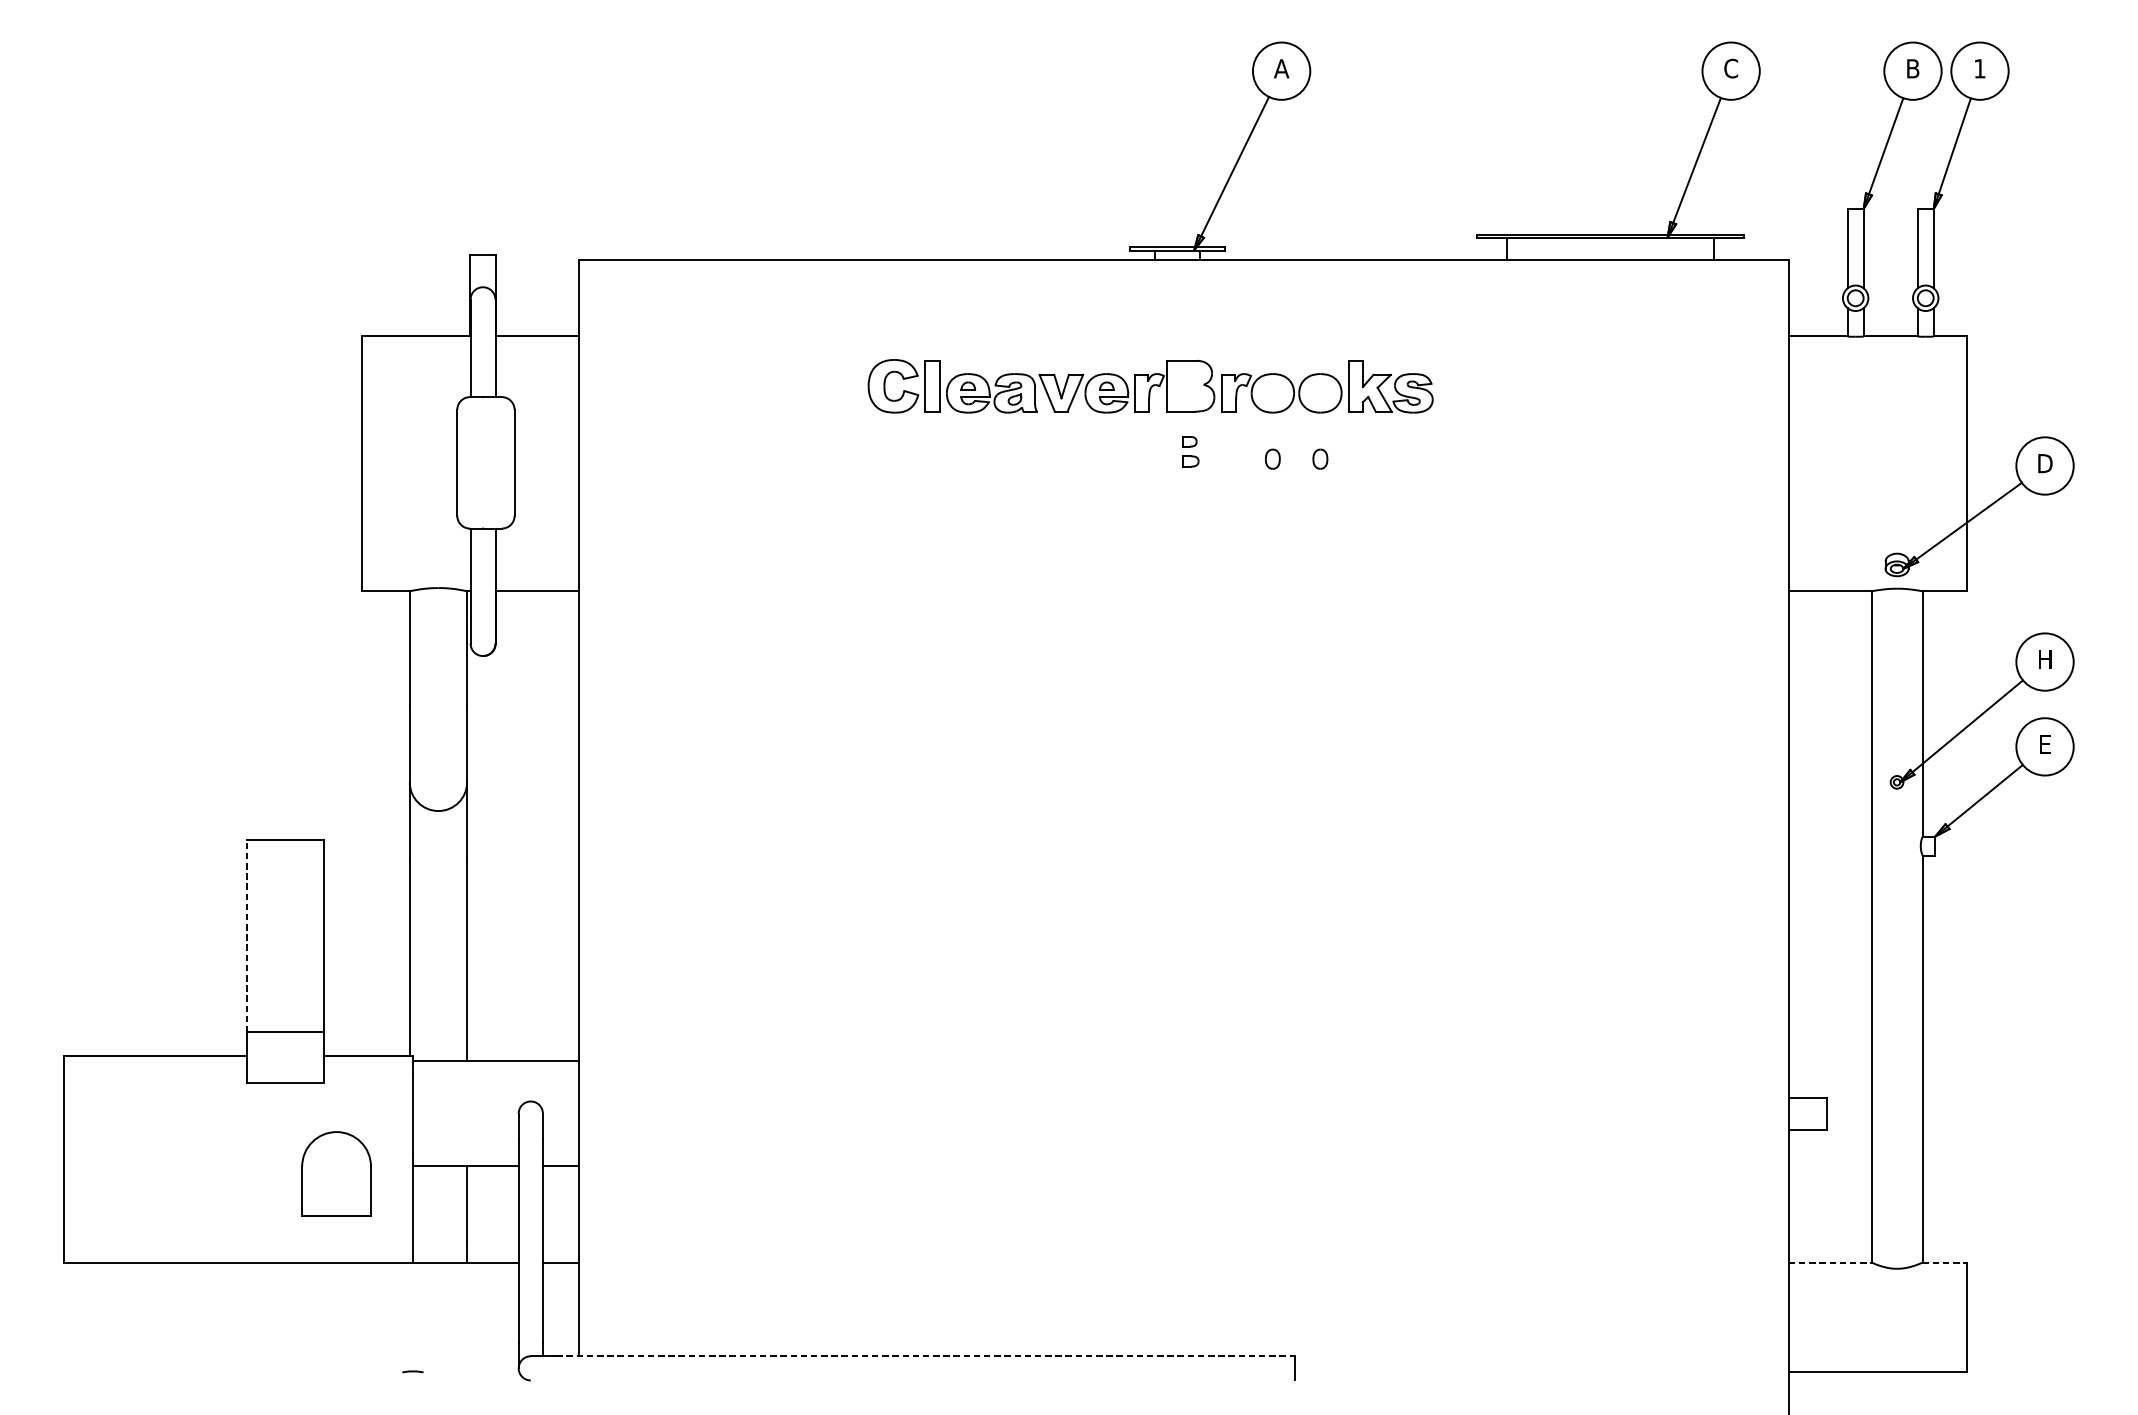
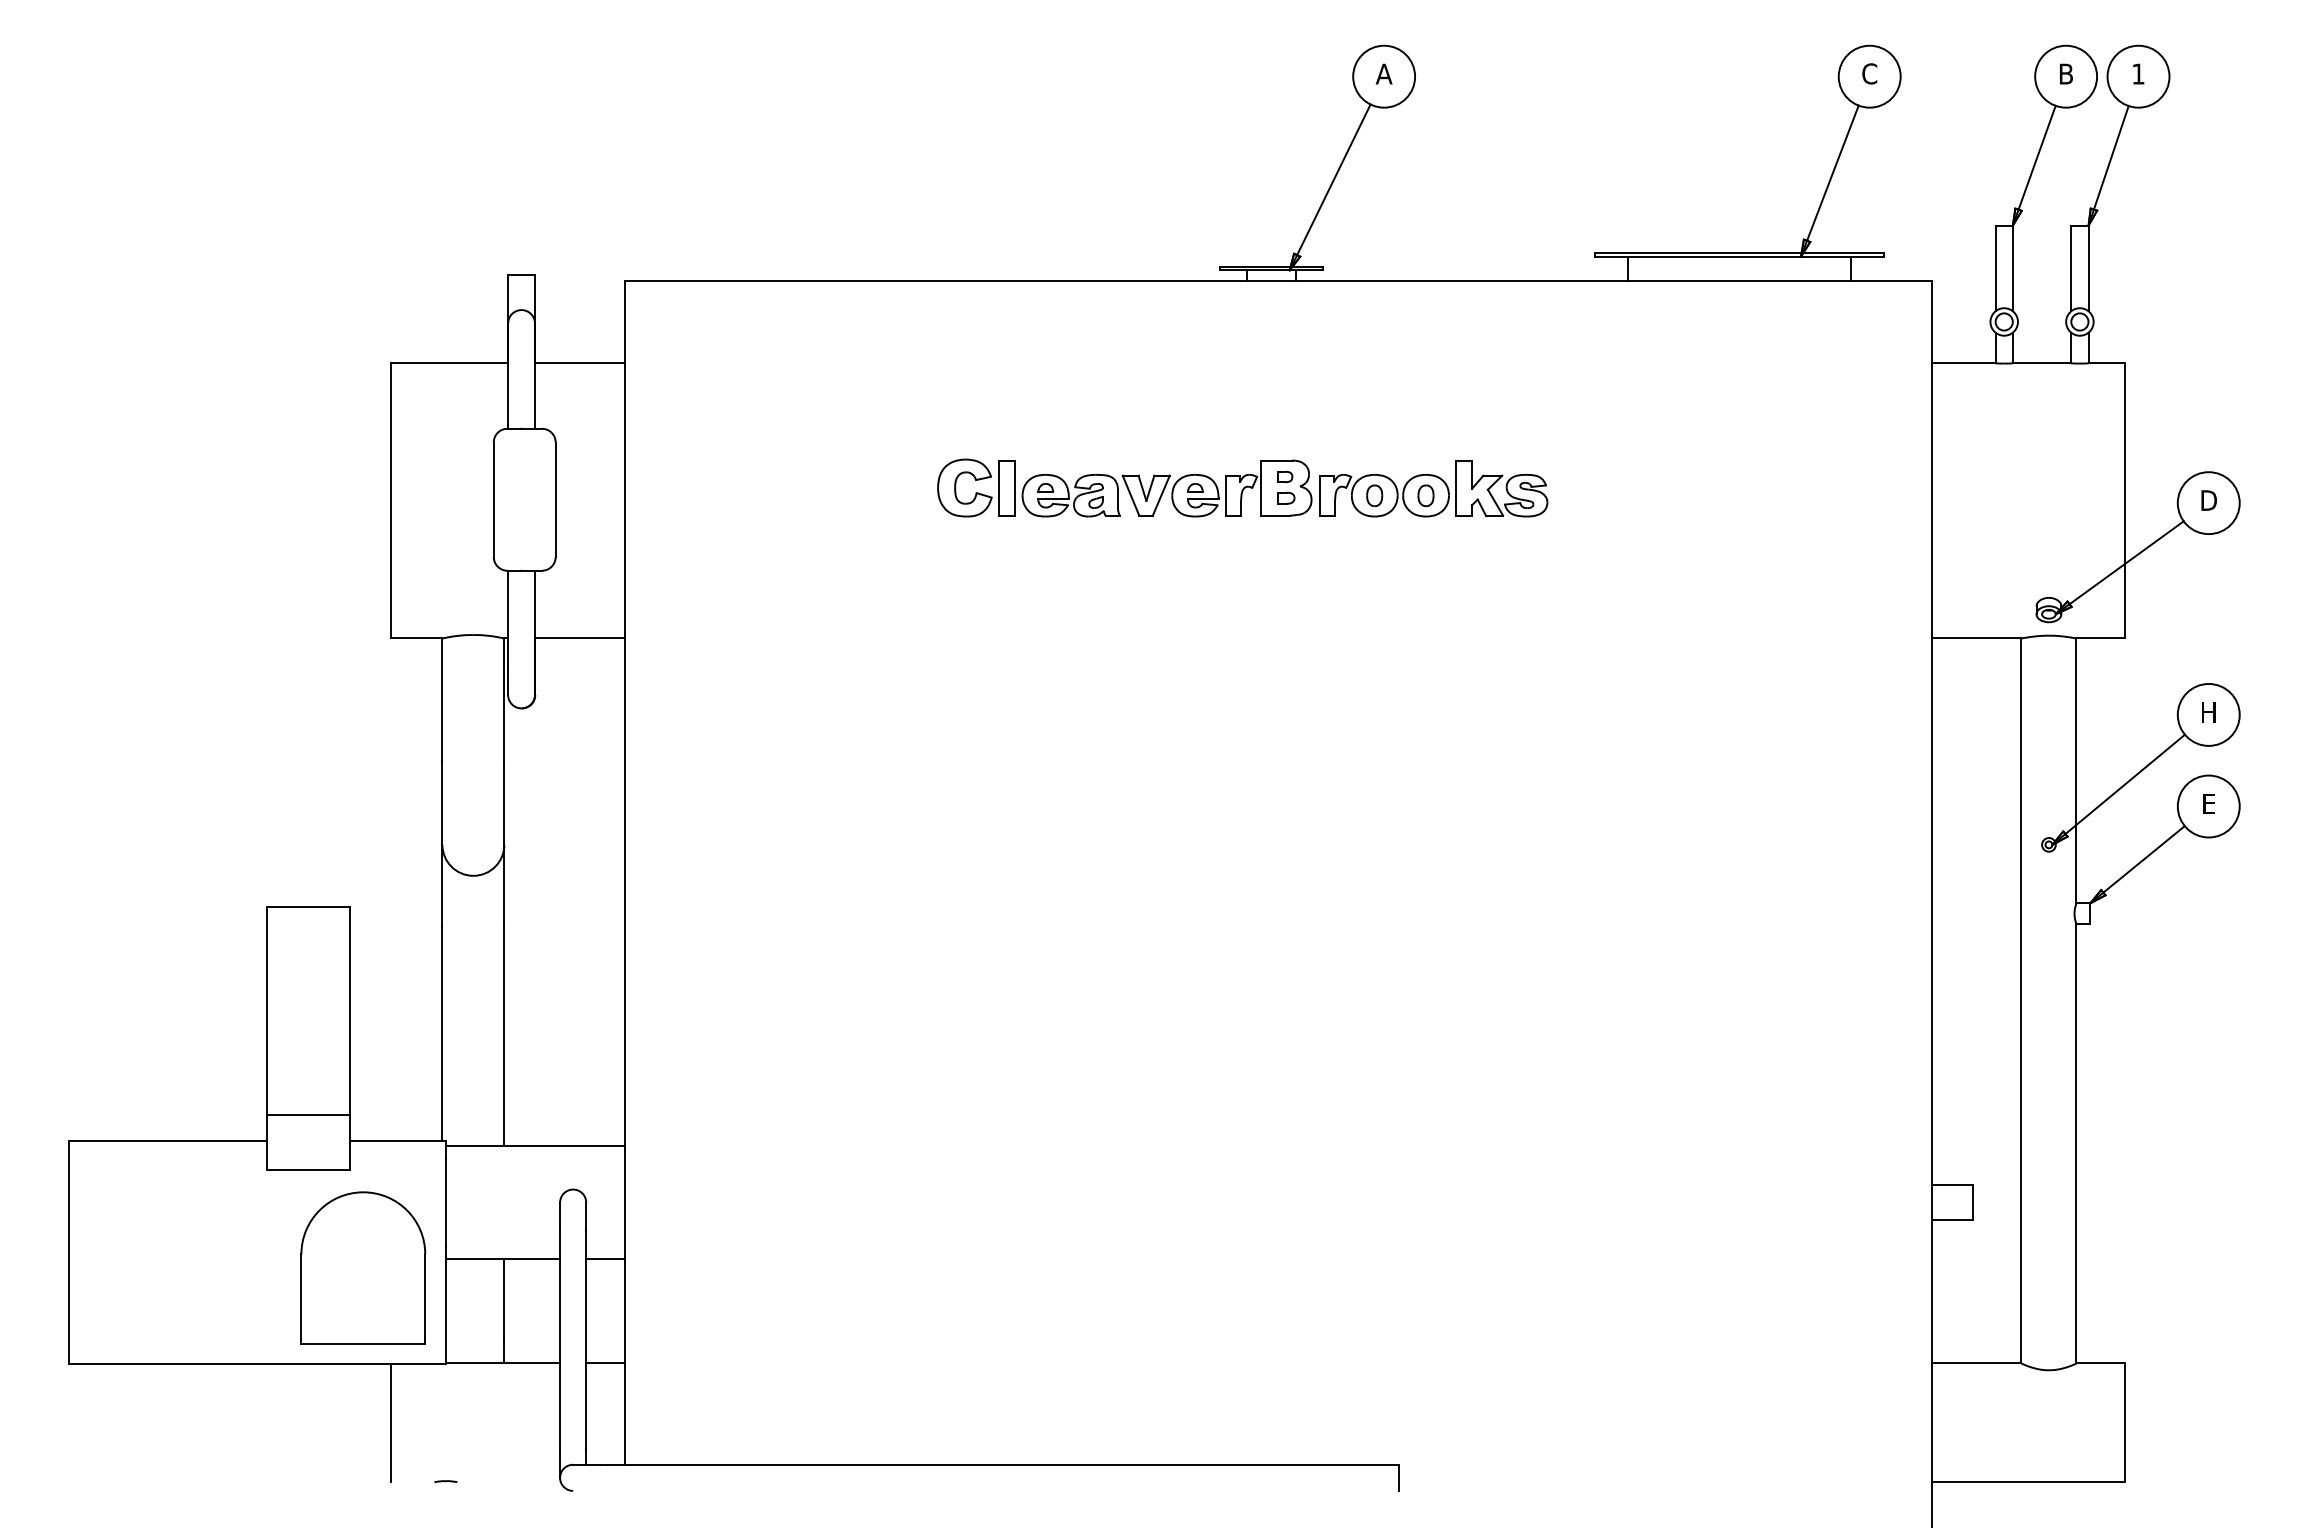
part: (1150, 385) -> (1242, 487), moved
line: (247, 935) -> (267, 1010), dashed -> solid
part: (336, 1173) -> (363, 1267), size x1.67
line: (1830, 1262) -> (1976, 1363), dashed -> solid
line: (1945, 1262) -> (2101, 1363), dashed -> solid
line: (361, 1318) -> (390, 1423), added
line: (926, 1356) -> (1000, 1464), dashed -> solid

